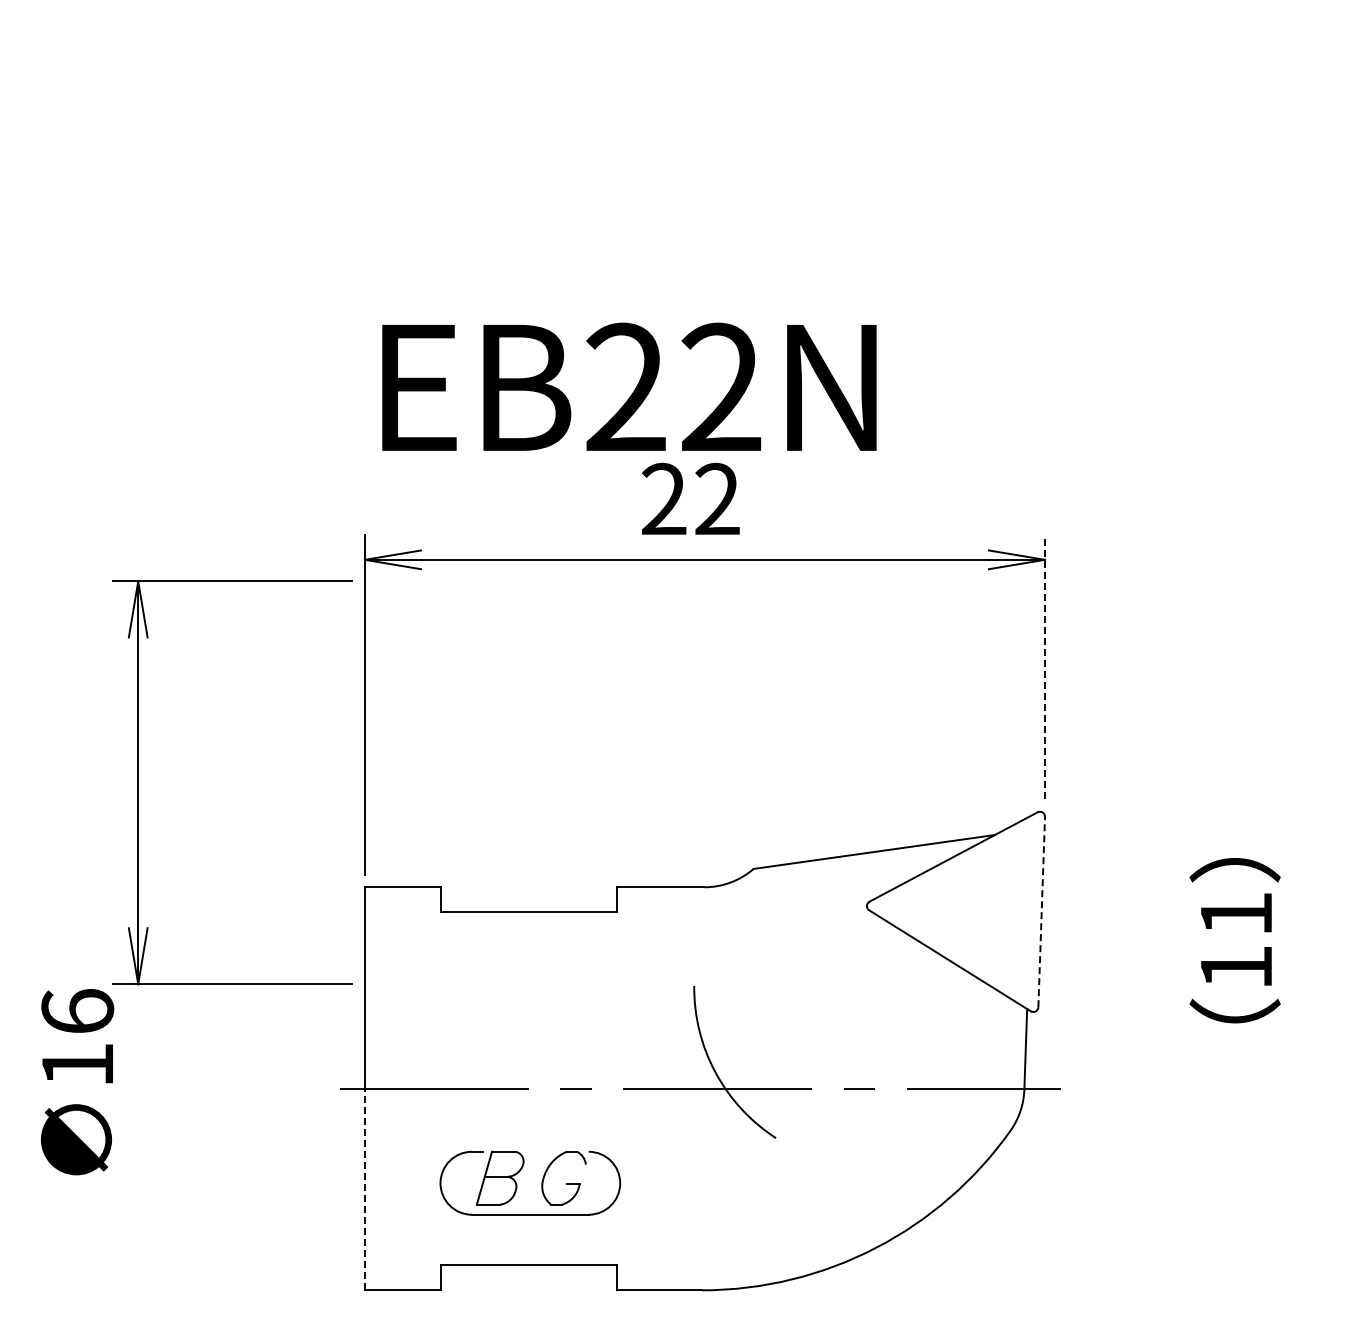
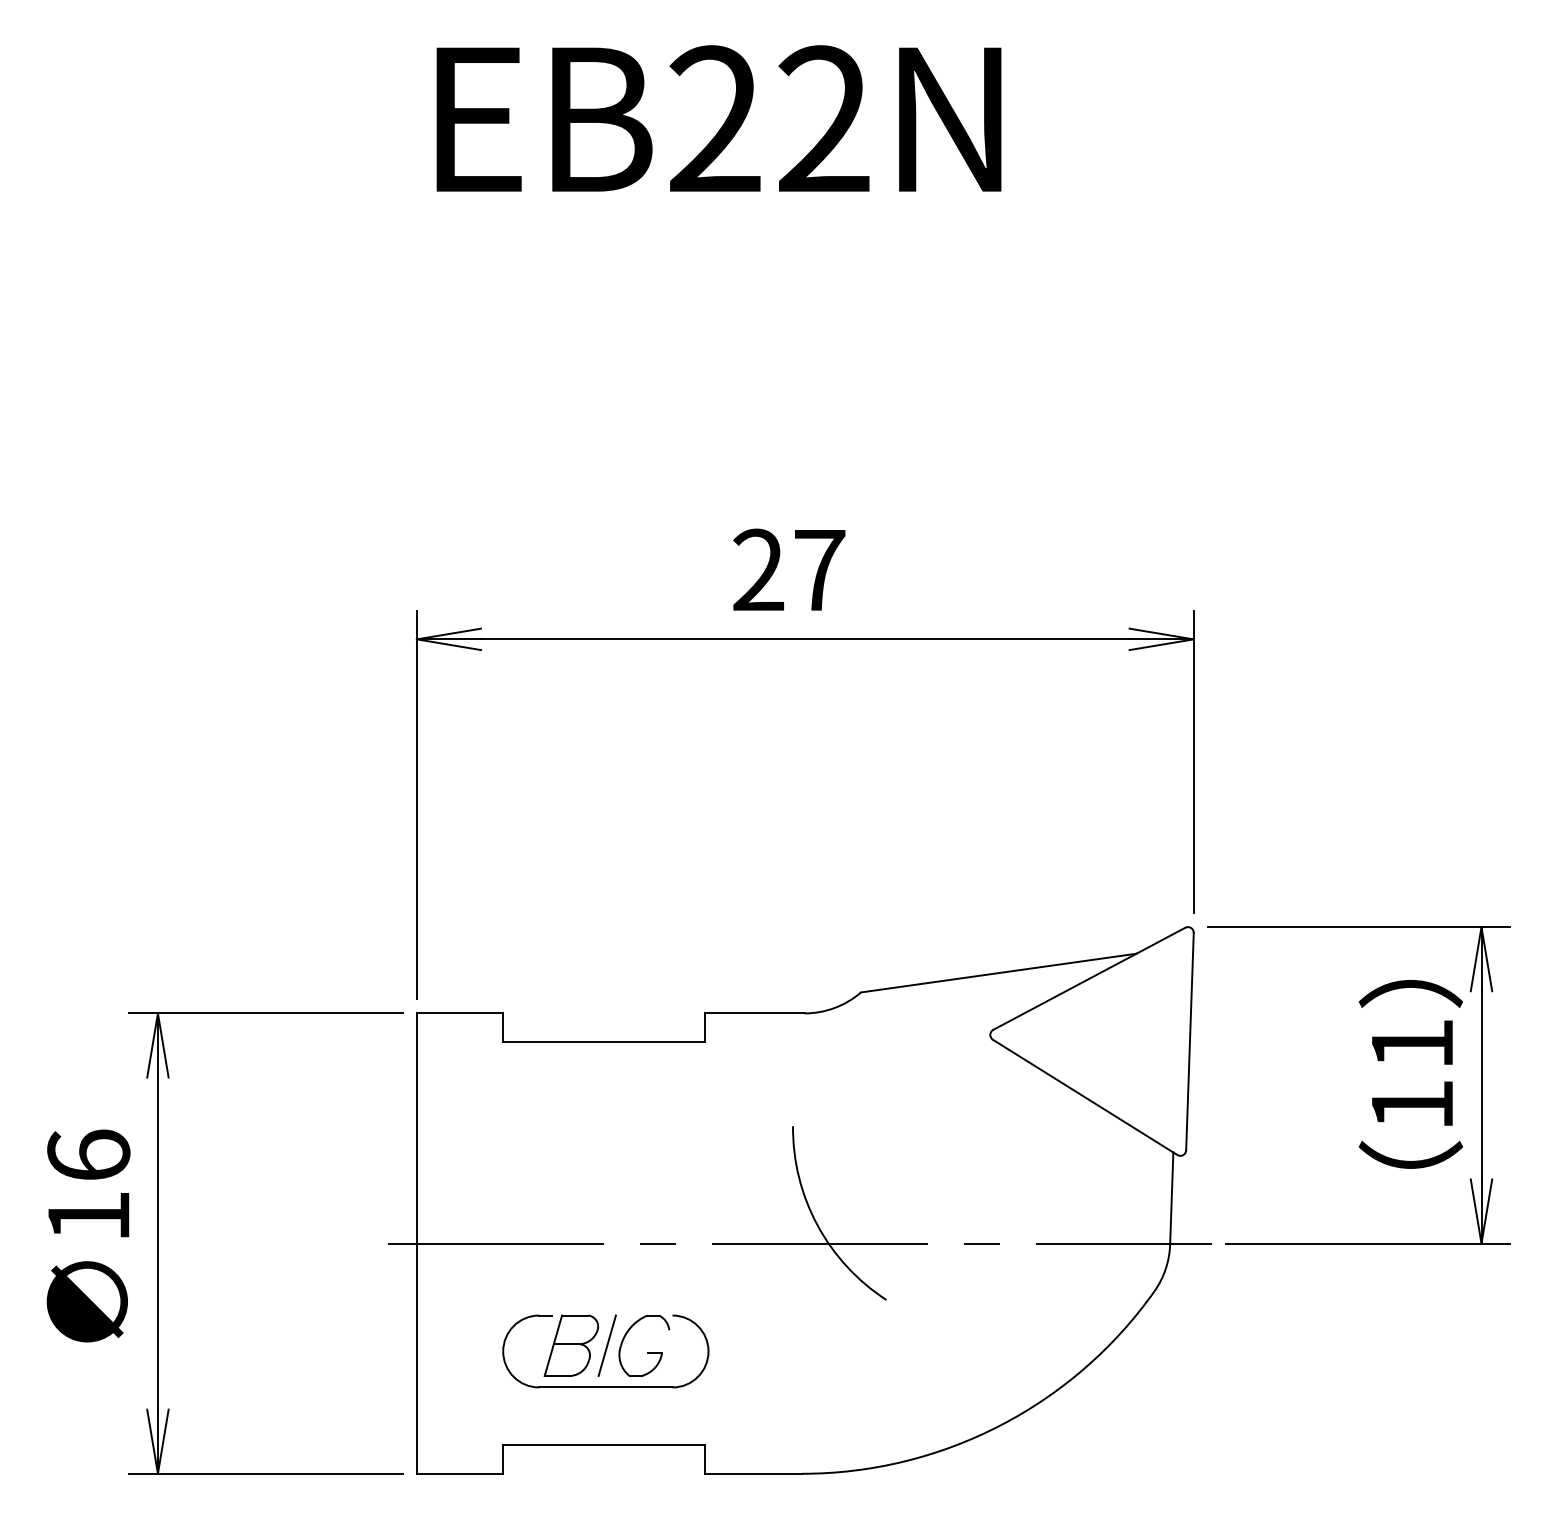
text: (629, 386) -> (719, 118), moved
text: (717, 498) -> (819, 569), 22 -> 27
line: (1045, 666) -> (1194, 761), dashed -> solid
part: (138, 782) -> (158, 1243), moved
line: (1041, 911) -> (1189, 1041), dashed -> solid
part: (1296, 949) -> (1481, 1084), added
line: (531, 1177) -> (607, 1344), added
line: (364, 1189) -> (416, 1358), dashed -> solid

